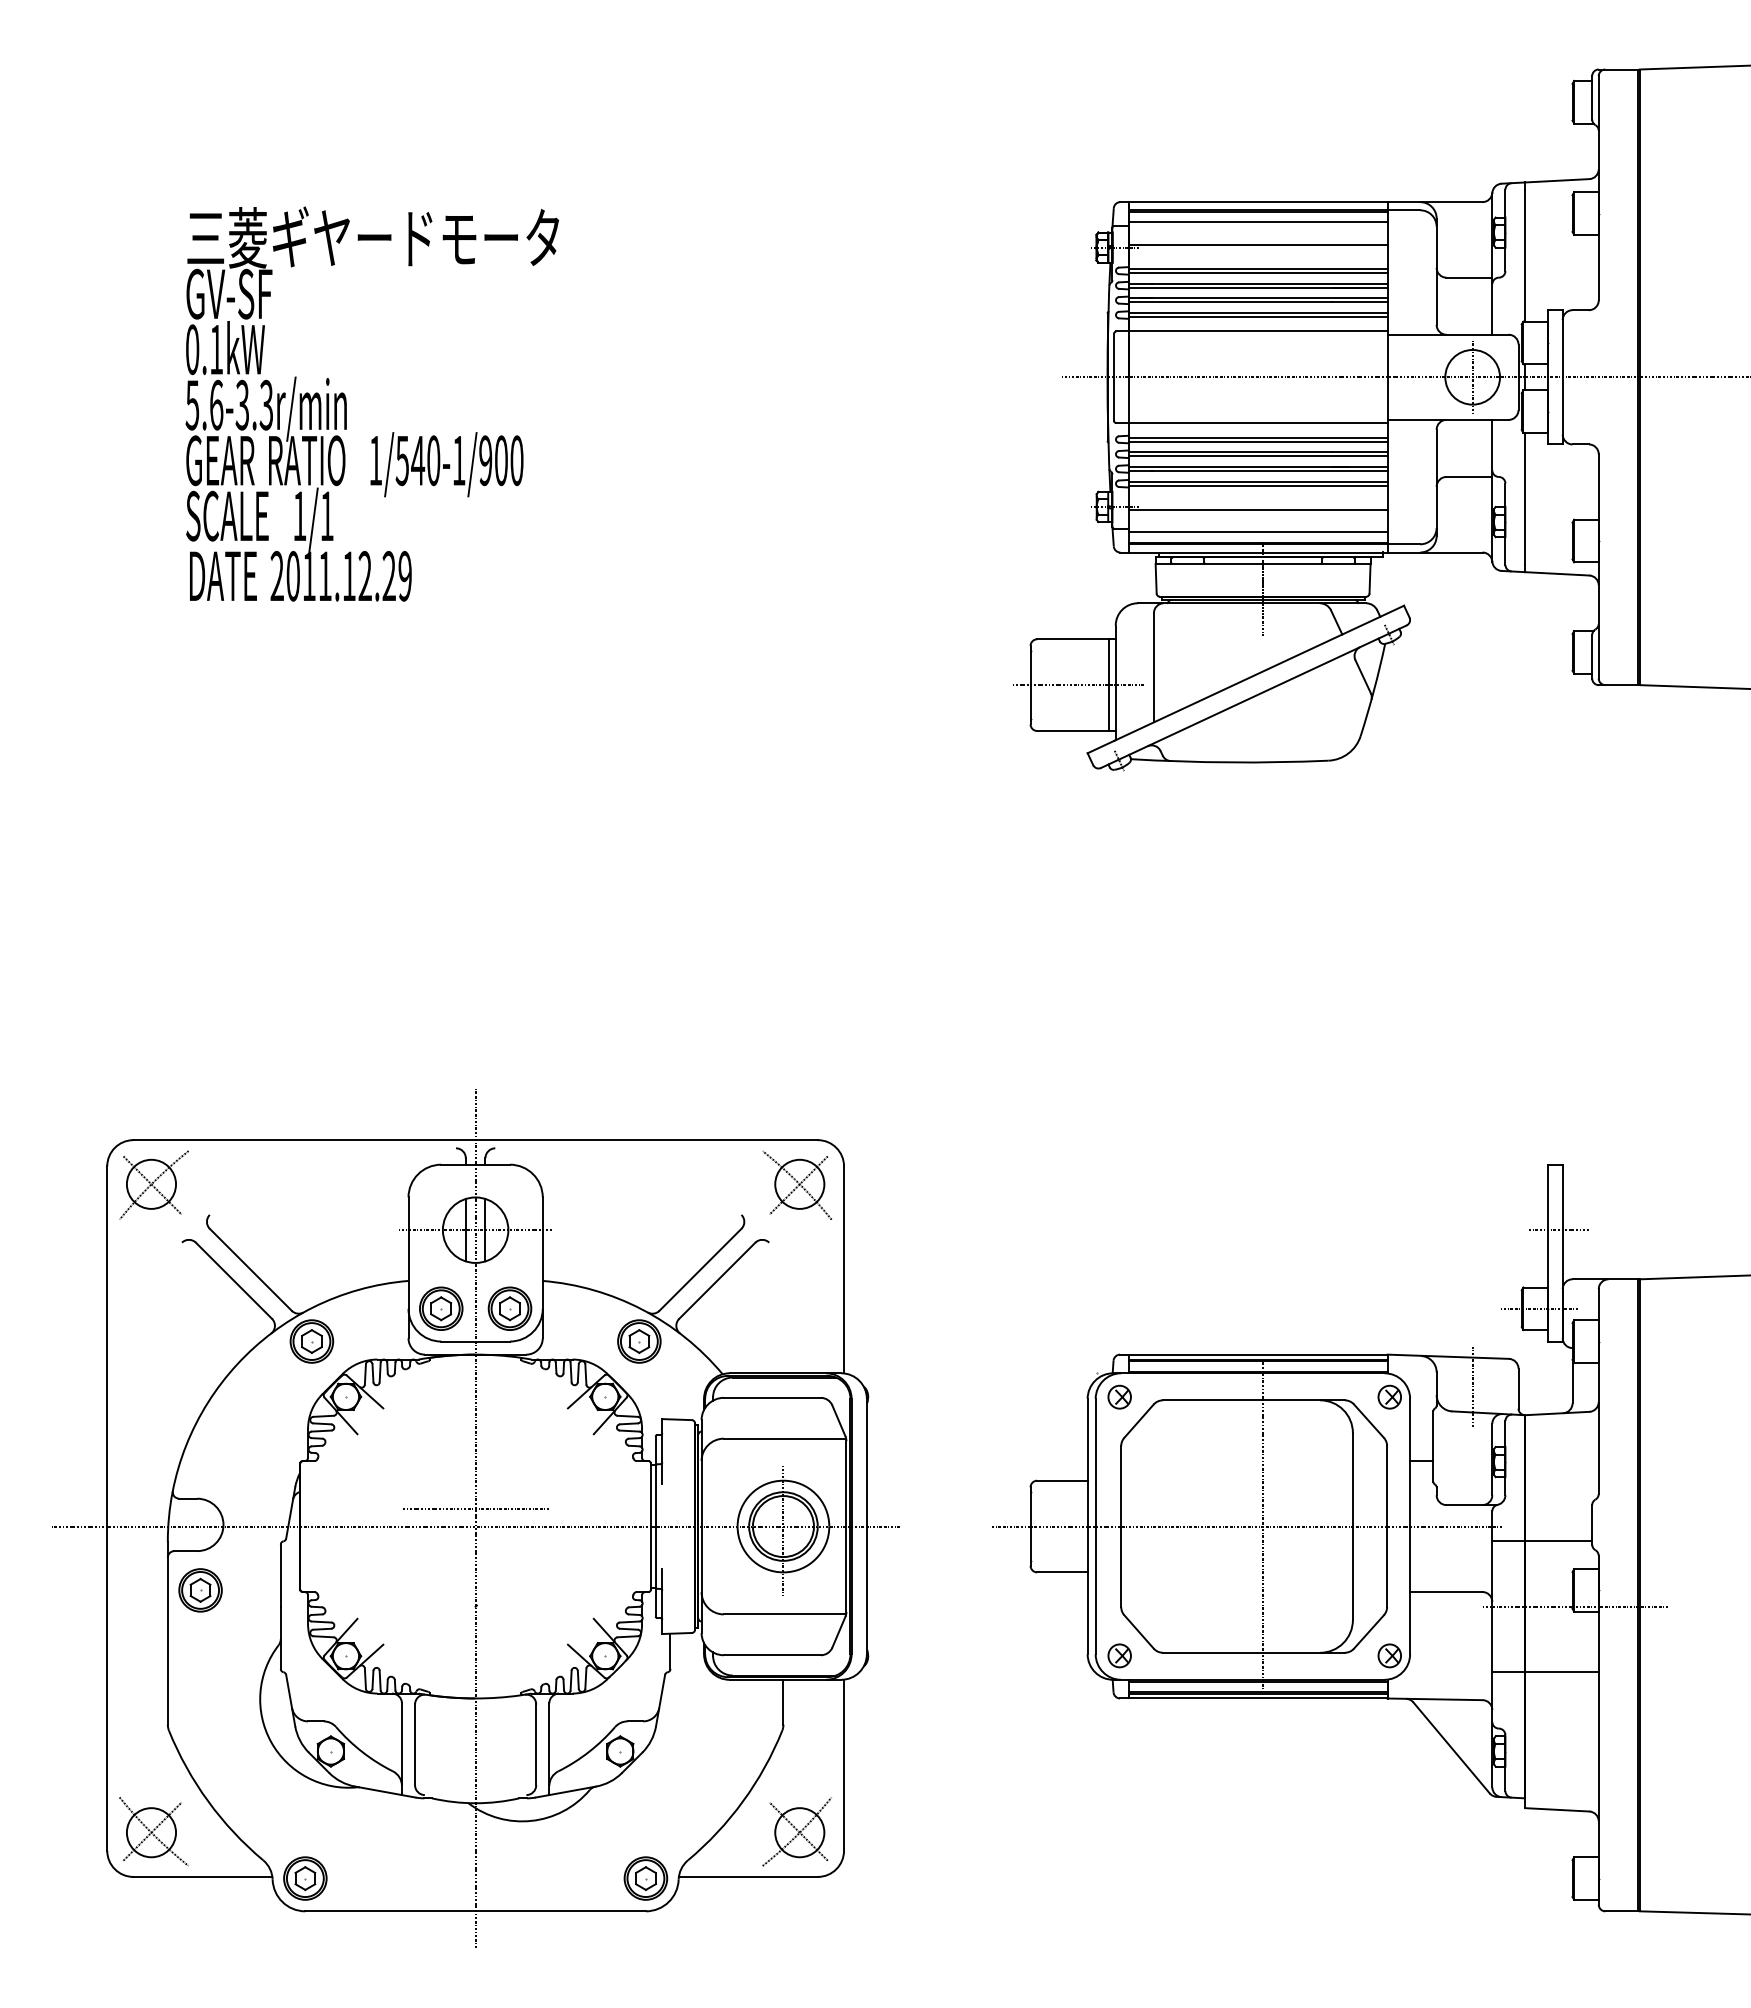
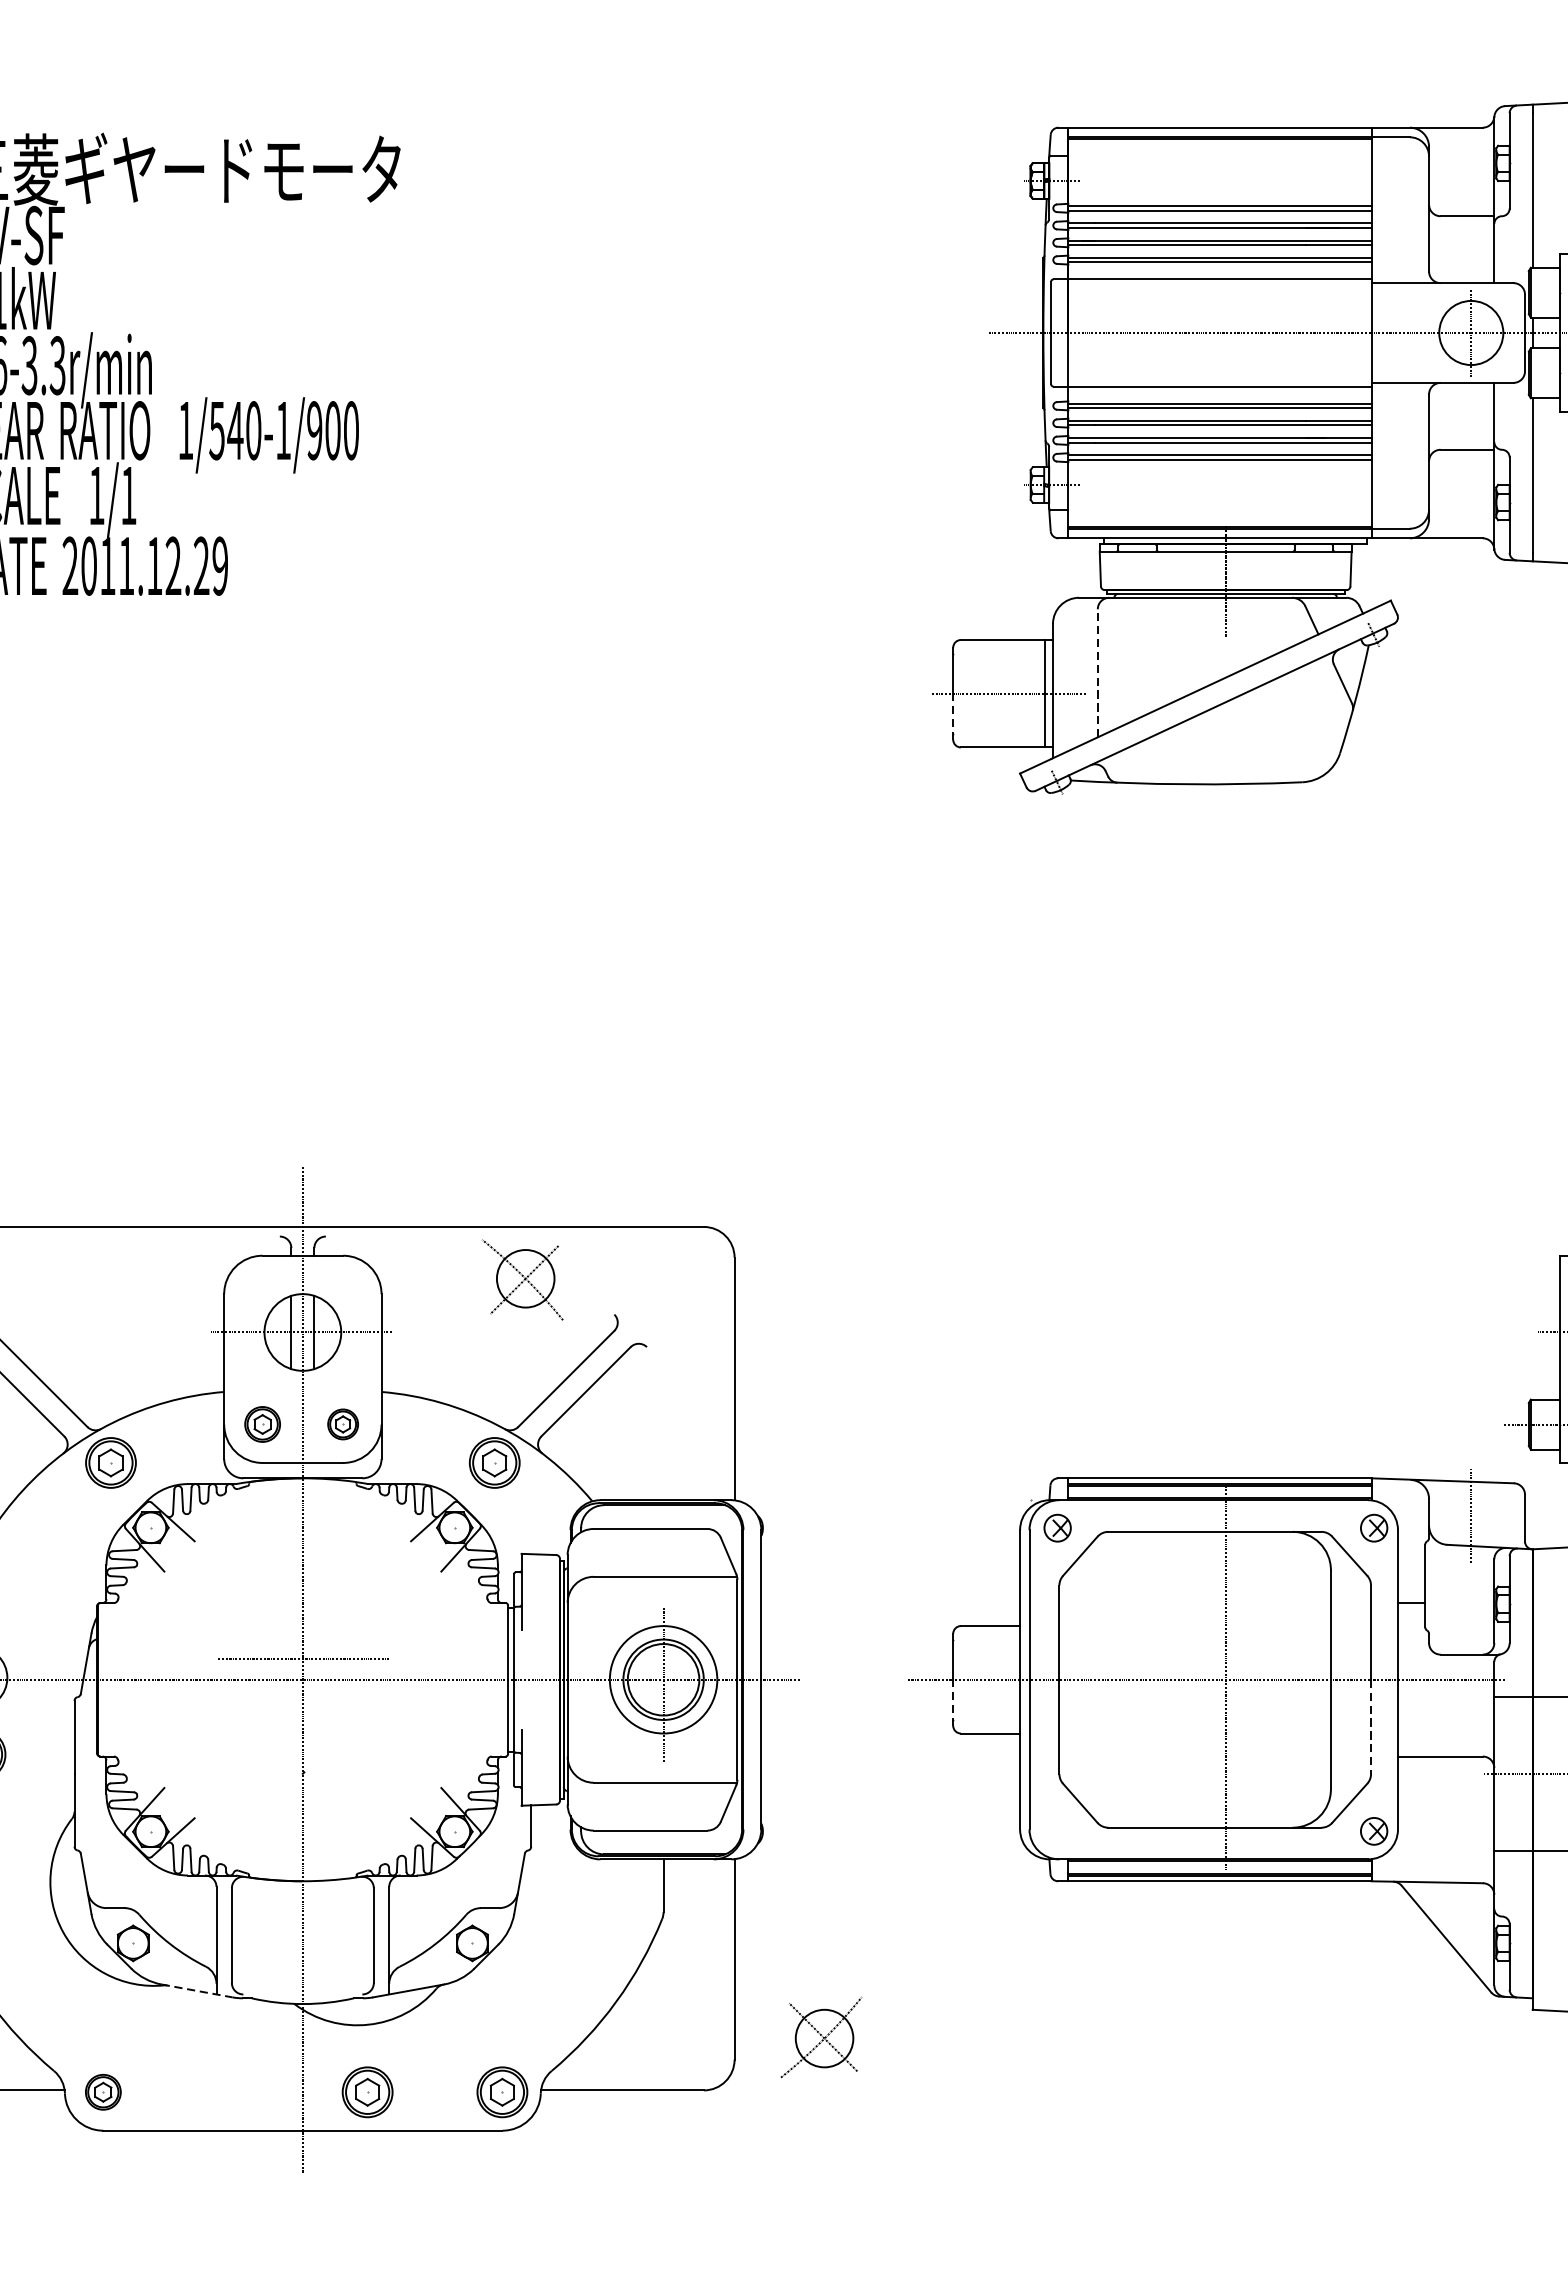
line: (1257, 222) -> (1219, 151), removed
line: (1257, 244) -> (1219, 177), removed
line: (1257, 509) -> (1219, 487), removed
line: (1257, 532) -> (1219, 514), removed
line: (1153, 667) -> (1097, 673), solid -> dashed
line: (1030, 704) -> (953, 716), solid -> dashed
part: (796, 1184) -> (521, 1278), moved
part: (441, 1308) -> (262, 1424), size x0.7
part: (509, 1308) -> (342, 1424), size x0.6
line: (1030, 1546) -> (953, 1703), solid -> dashed
line: (1387, 1567) -> (1371, 1727), solid -> dashed
part: (1119, 1655) -> (1057, 1830), removed
line: (385, 1792) -> (197, 1991), solid -> dashed
part: (796, 1831) -> (820, 2037), moved
part: (305, 1878) -> (103, 2092), size x0.7
part: (530, 1878) -> (367, 2092), added

